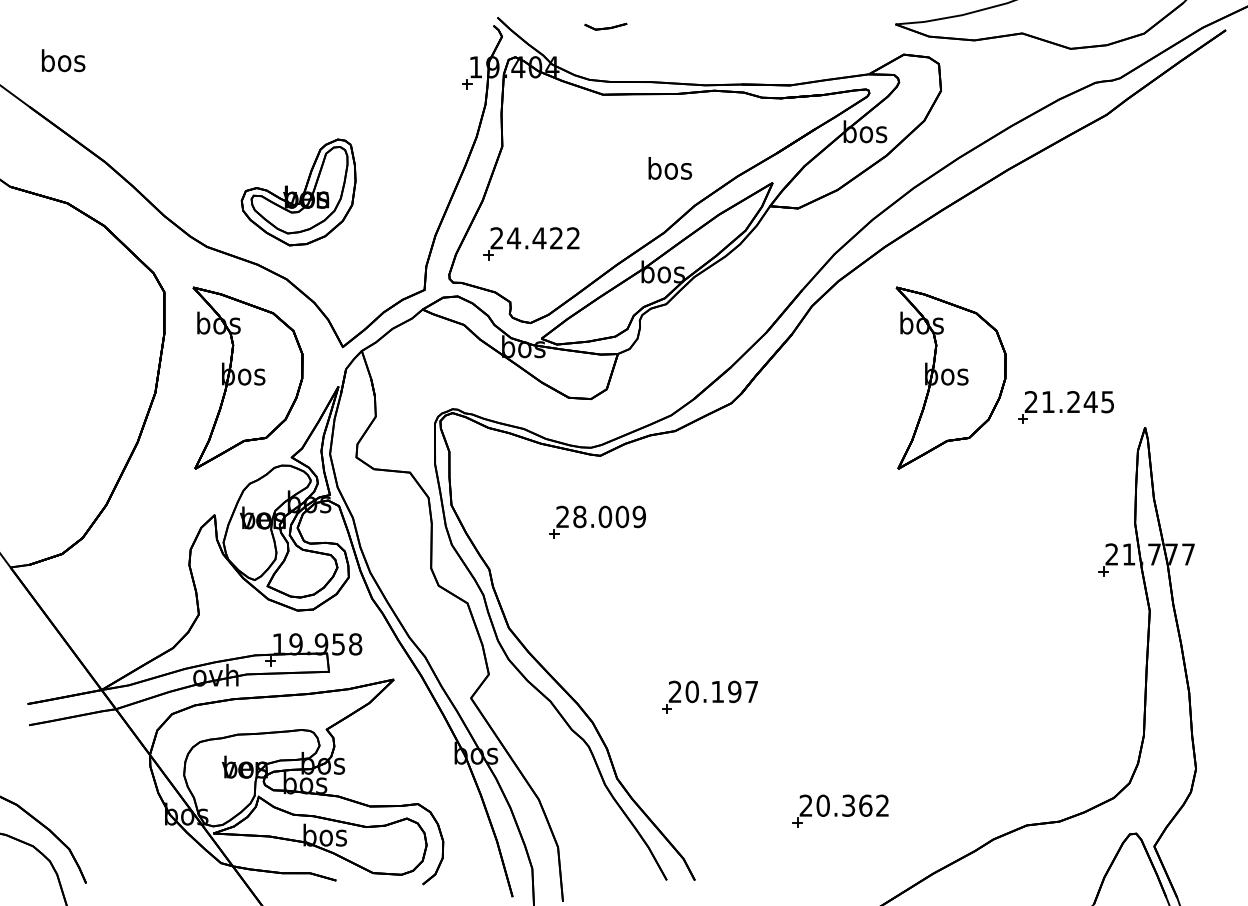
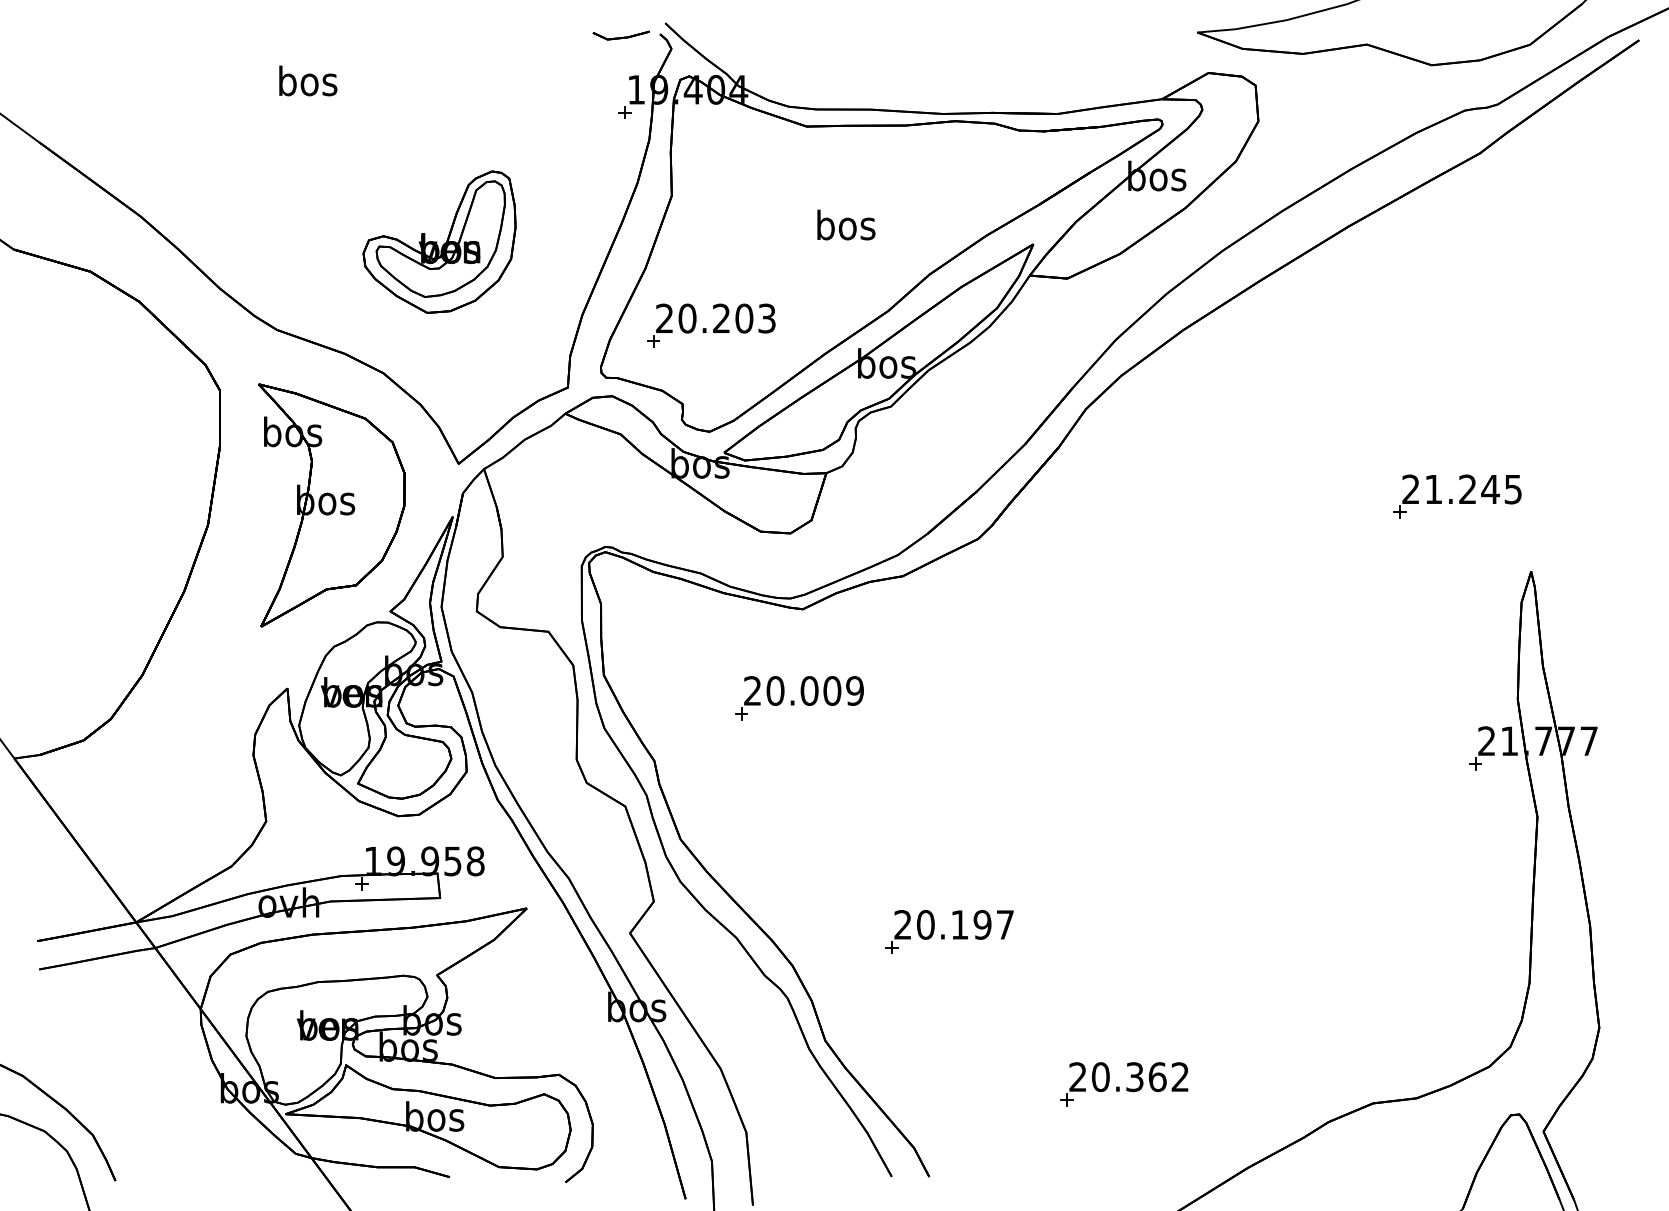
part: (605, 26) -> (620, 35), moved
text: (63, 60) -> (308, 80), moved
text: (670, 168) -> (846, 224), moved
part: (298, 191) -> (439, 241), moved
text: (543, 238) -> (726, 318), 24.422 -> 20.203
part: (950, 378) -> (1271, 505), removed
part: (1066, 407) -> (1457, 496), moved
text: (579, 516) -> (775, 690), 28.009 -> 20.009

